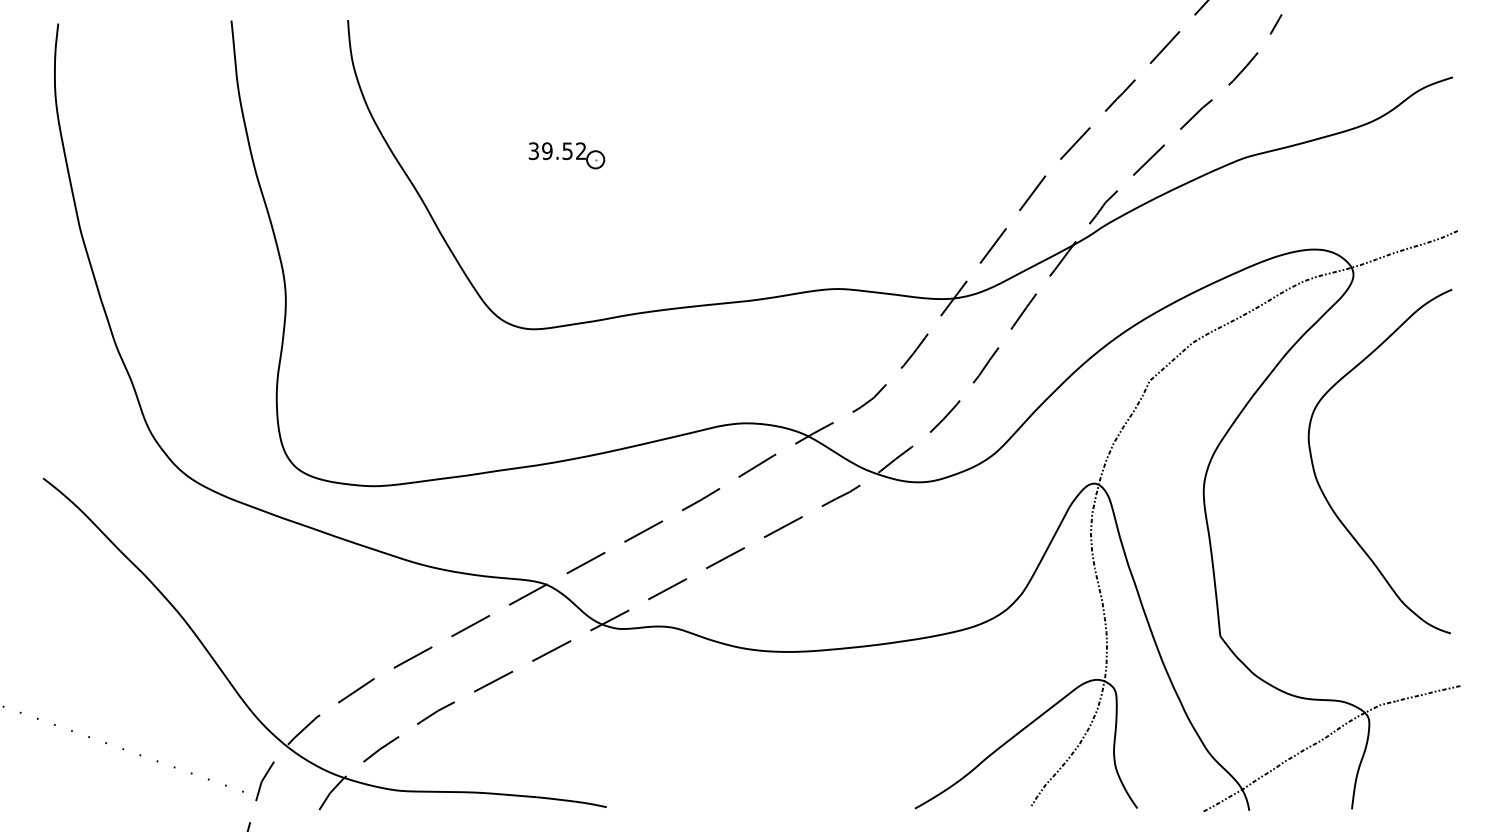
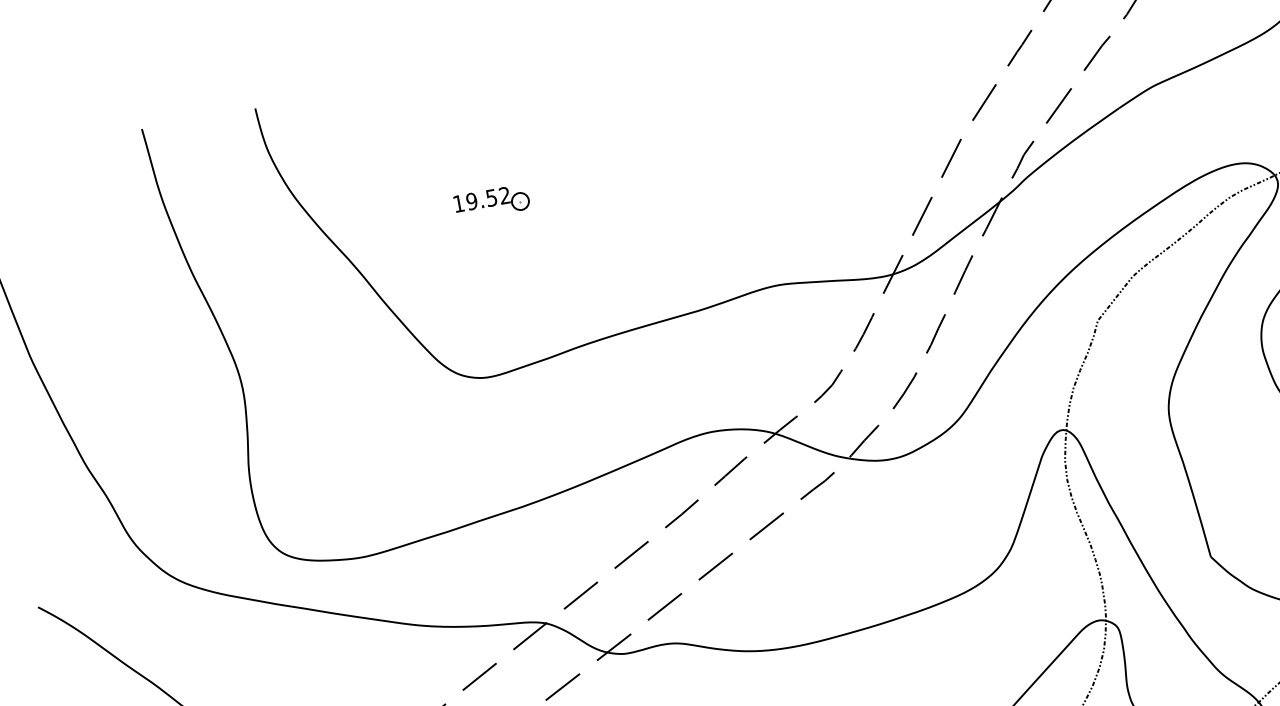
text: (533, 151) -> (458, 204), 39.52 -> 19.52

